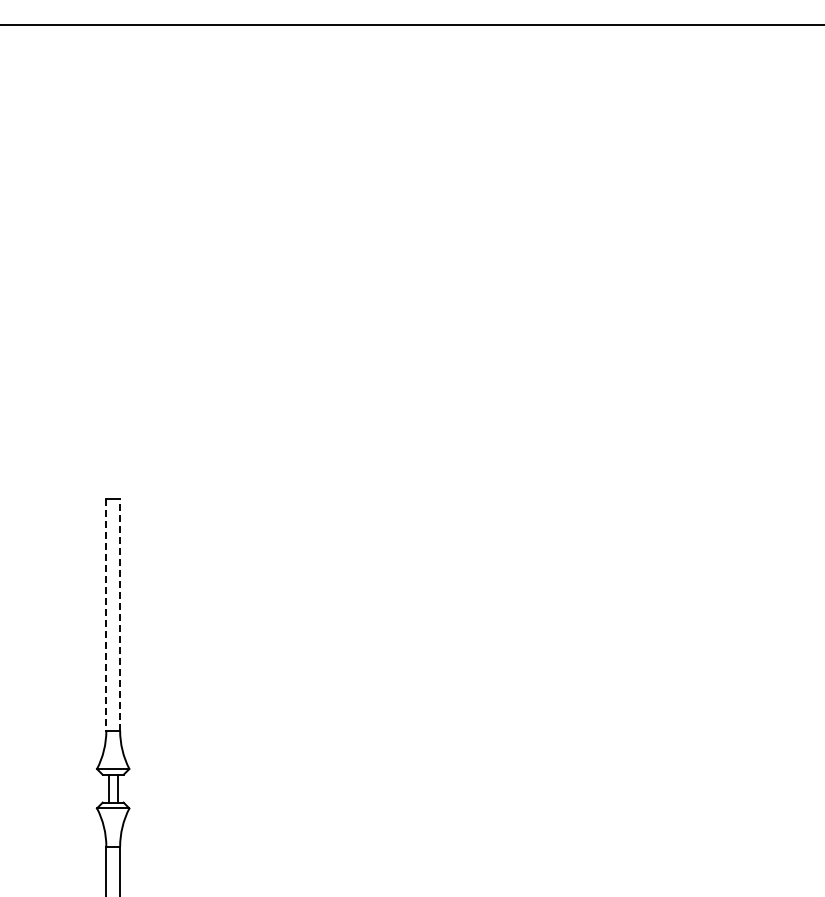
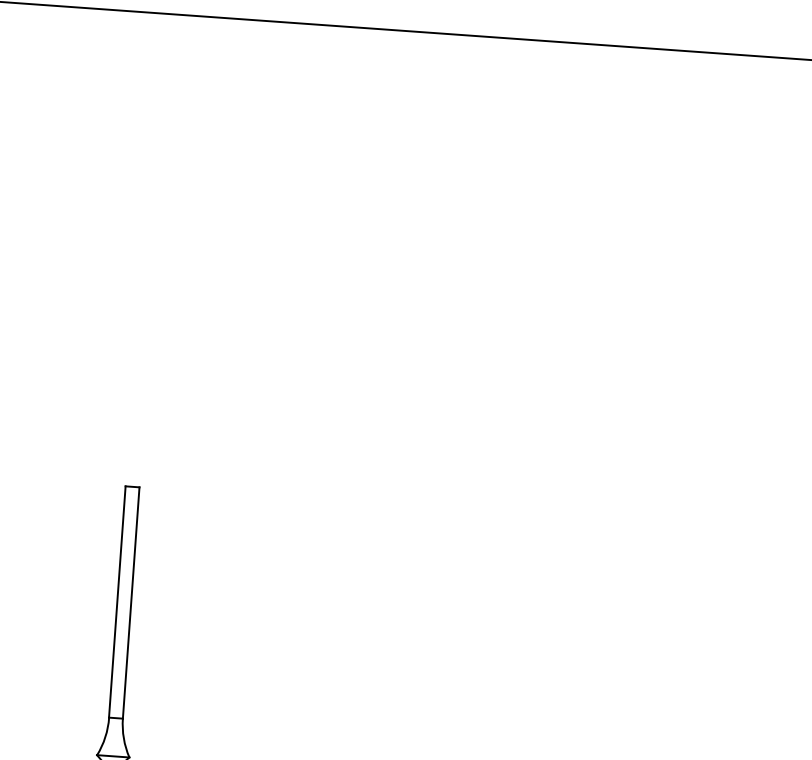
line: (106, 614) -> (117, 601), dashed -> solid
line: (120, 614) -> (131, 602), dashed -> solid

